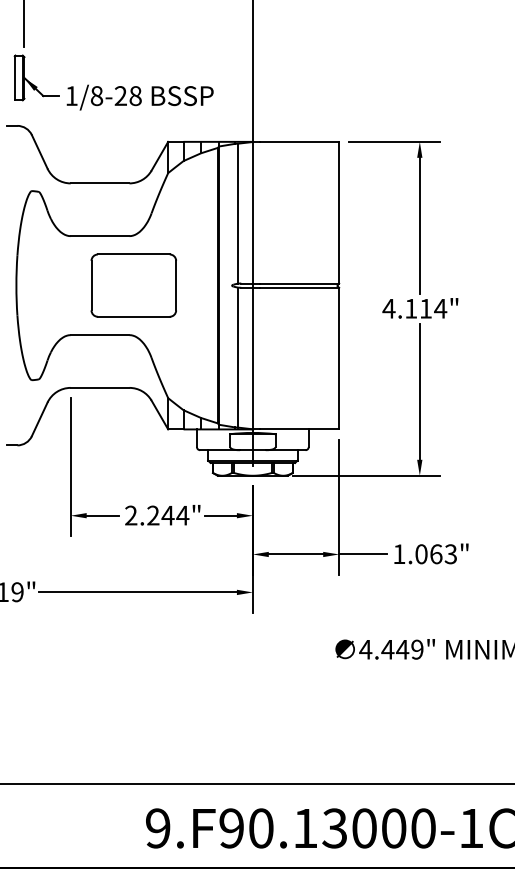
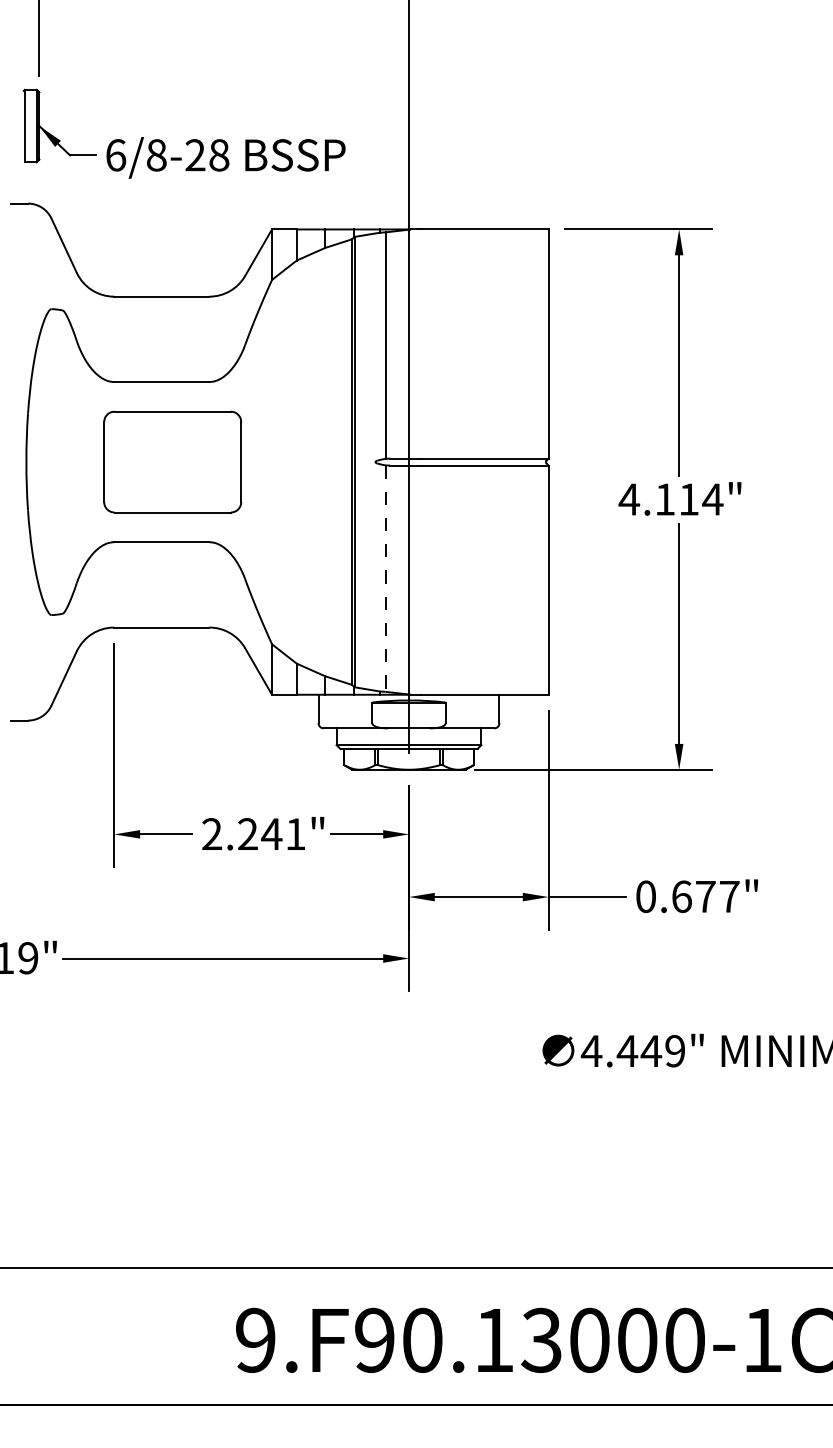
text: (71, 96) -> (115, 156), 1/8-28 -> 6/8-28
part: (133, 285) -> (172, 461), moved
line: (238, 357) -> (385, 578), solid -> dashed
text: (182, 515) -> (295, 834), 2.244" -> 2.241"
text: (425, 554) -> (688, 897), 1.063" -> 0.677"

